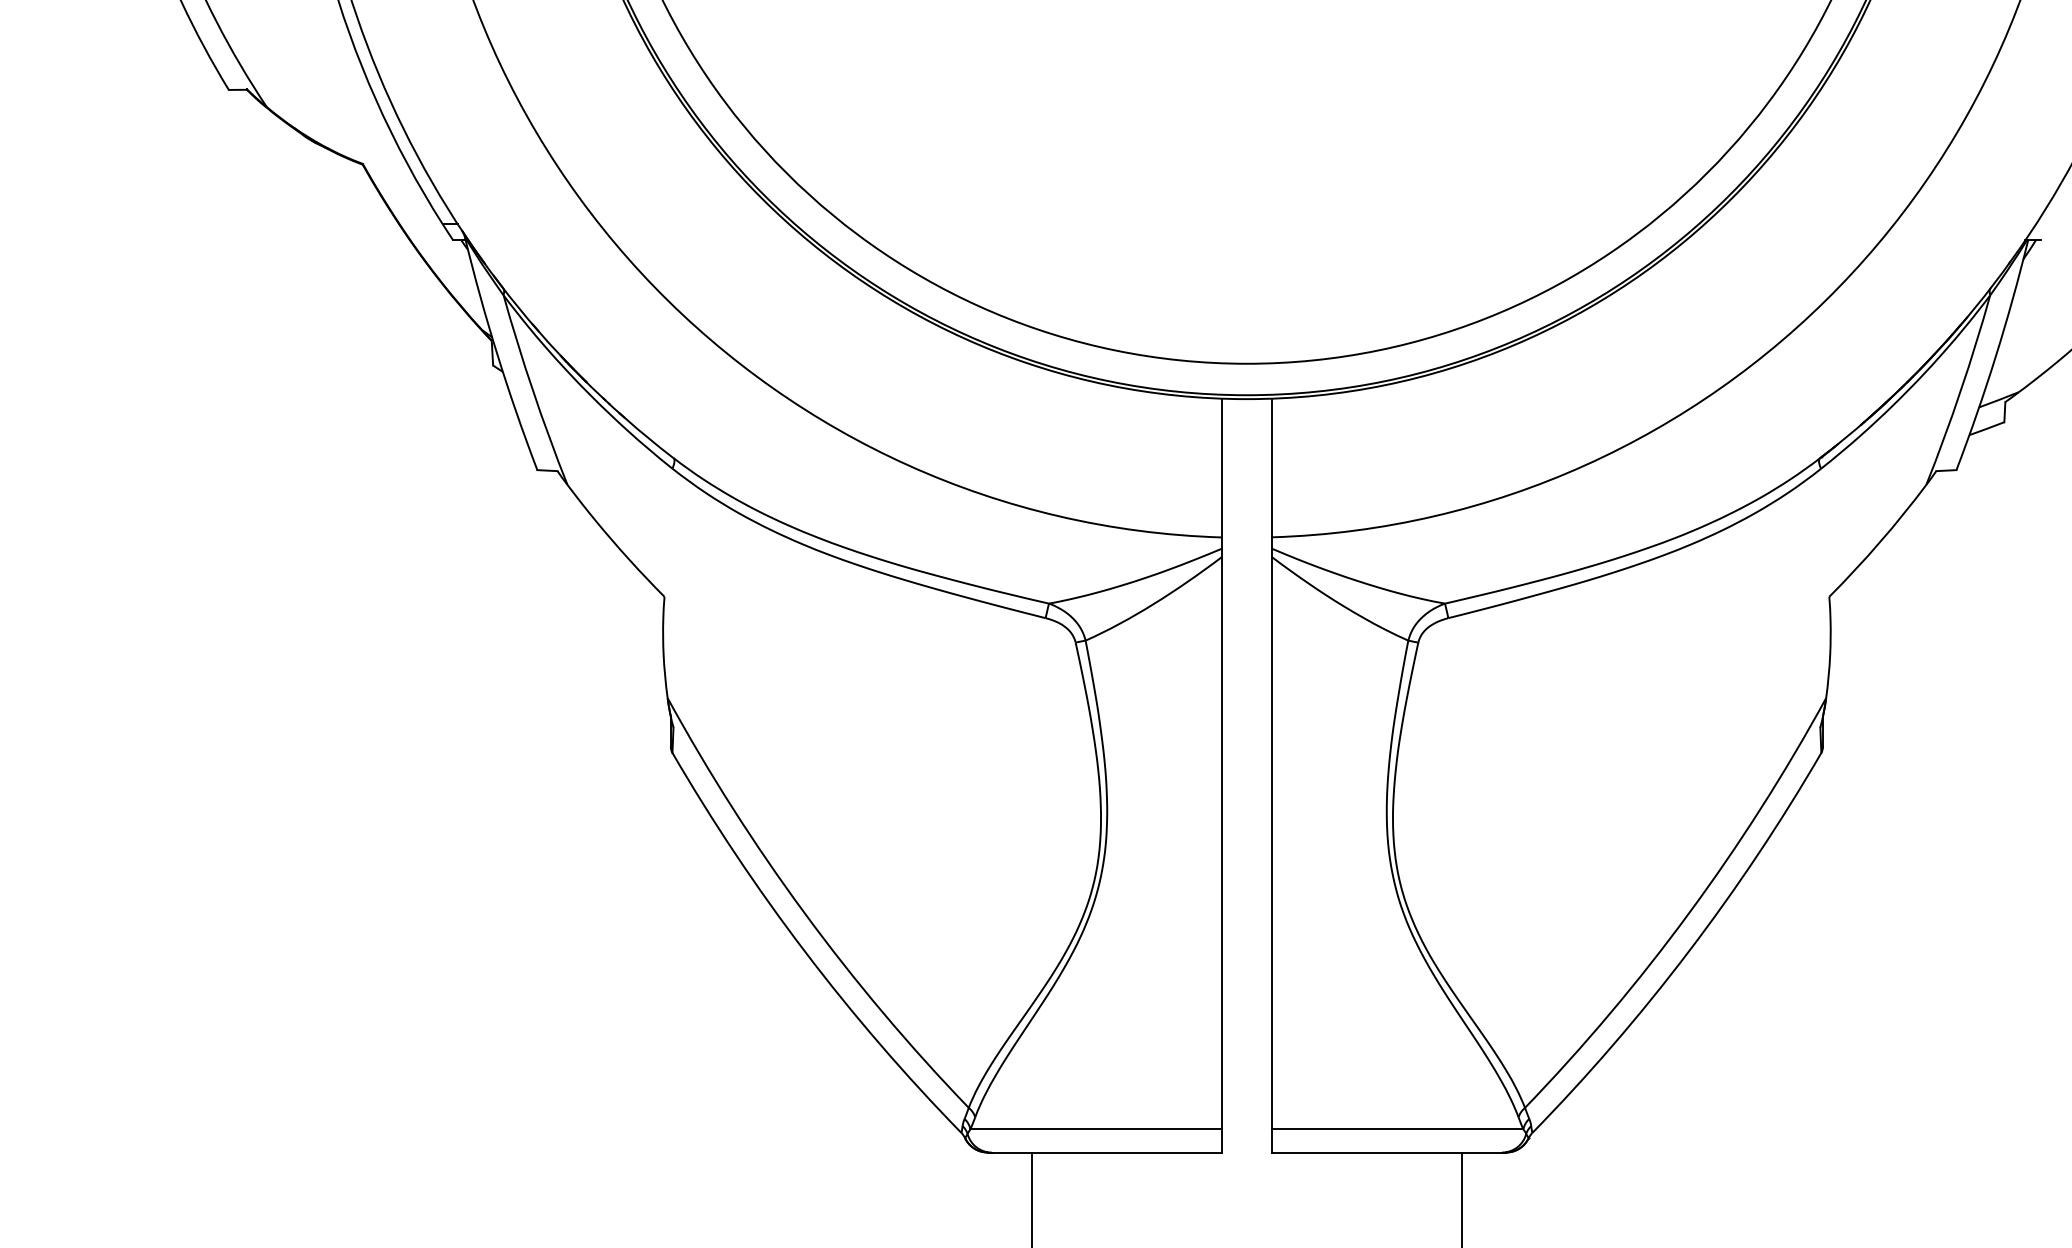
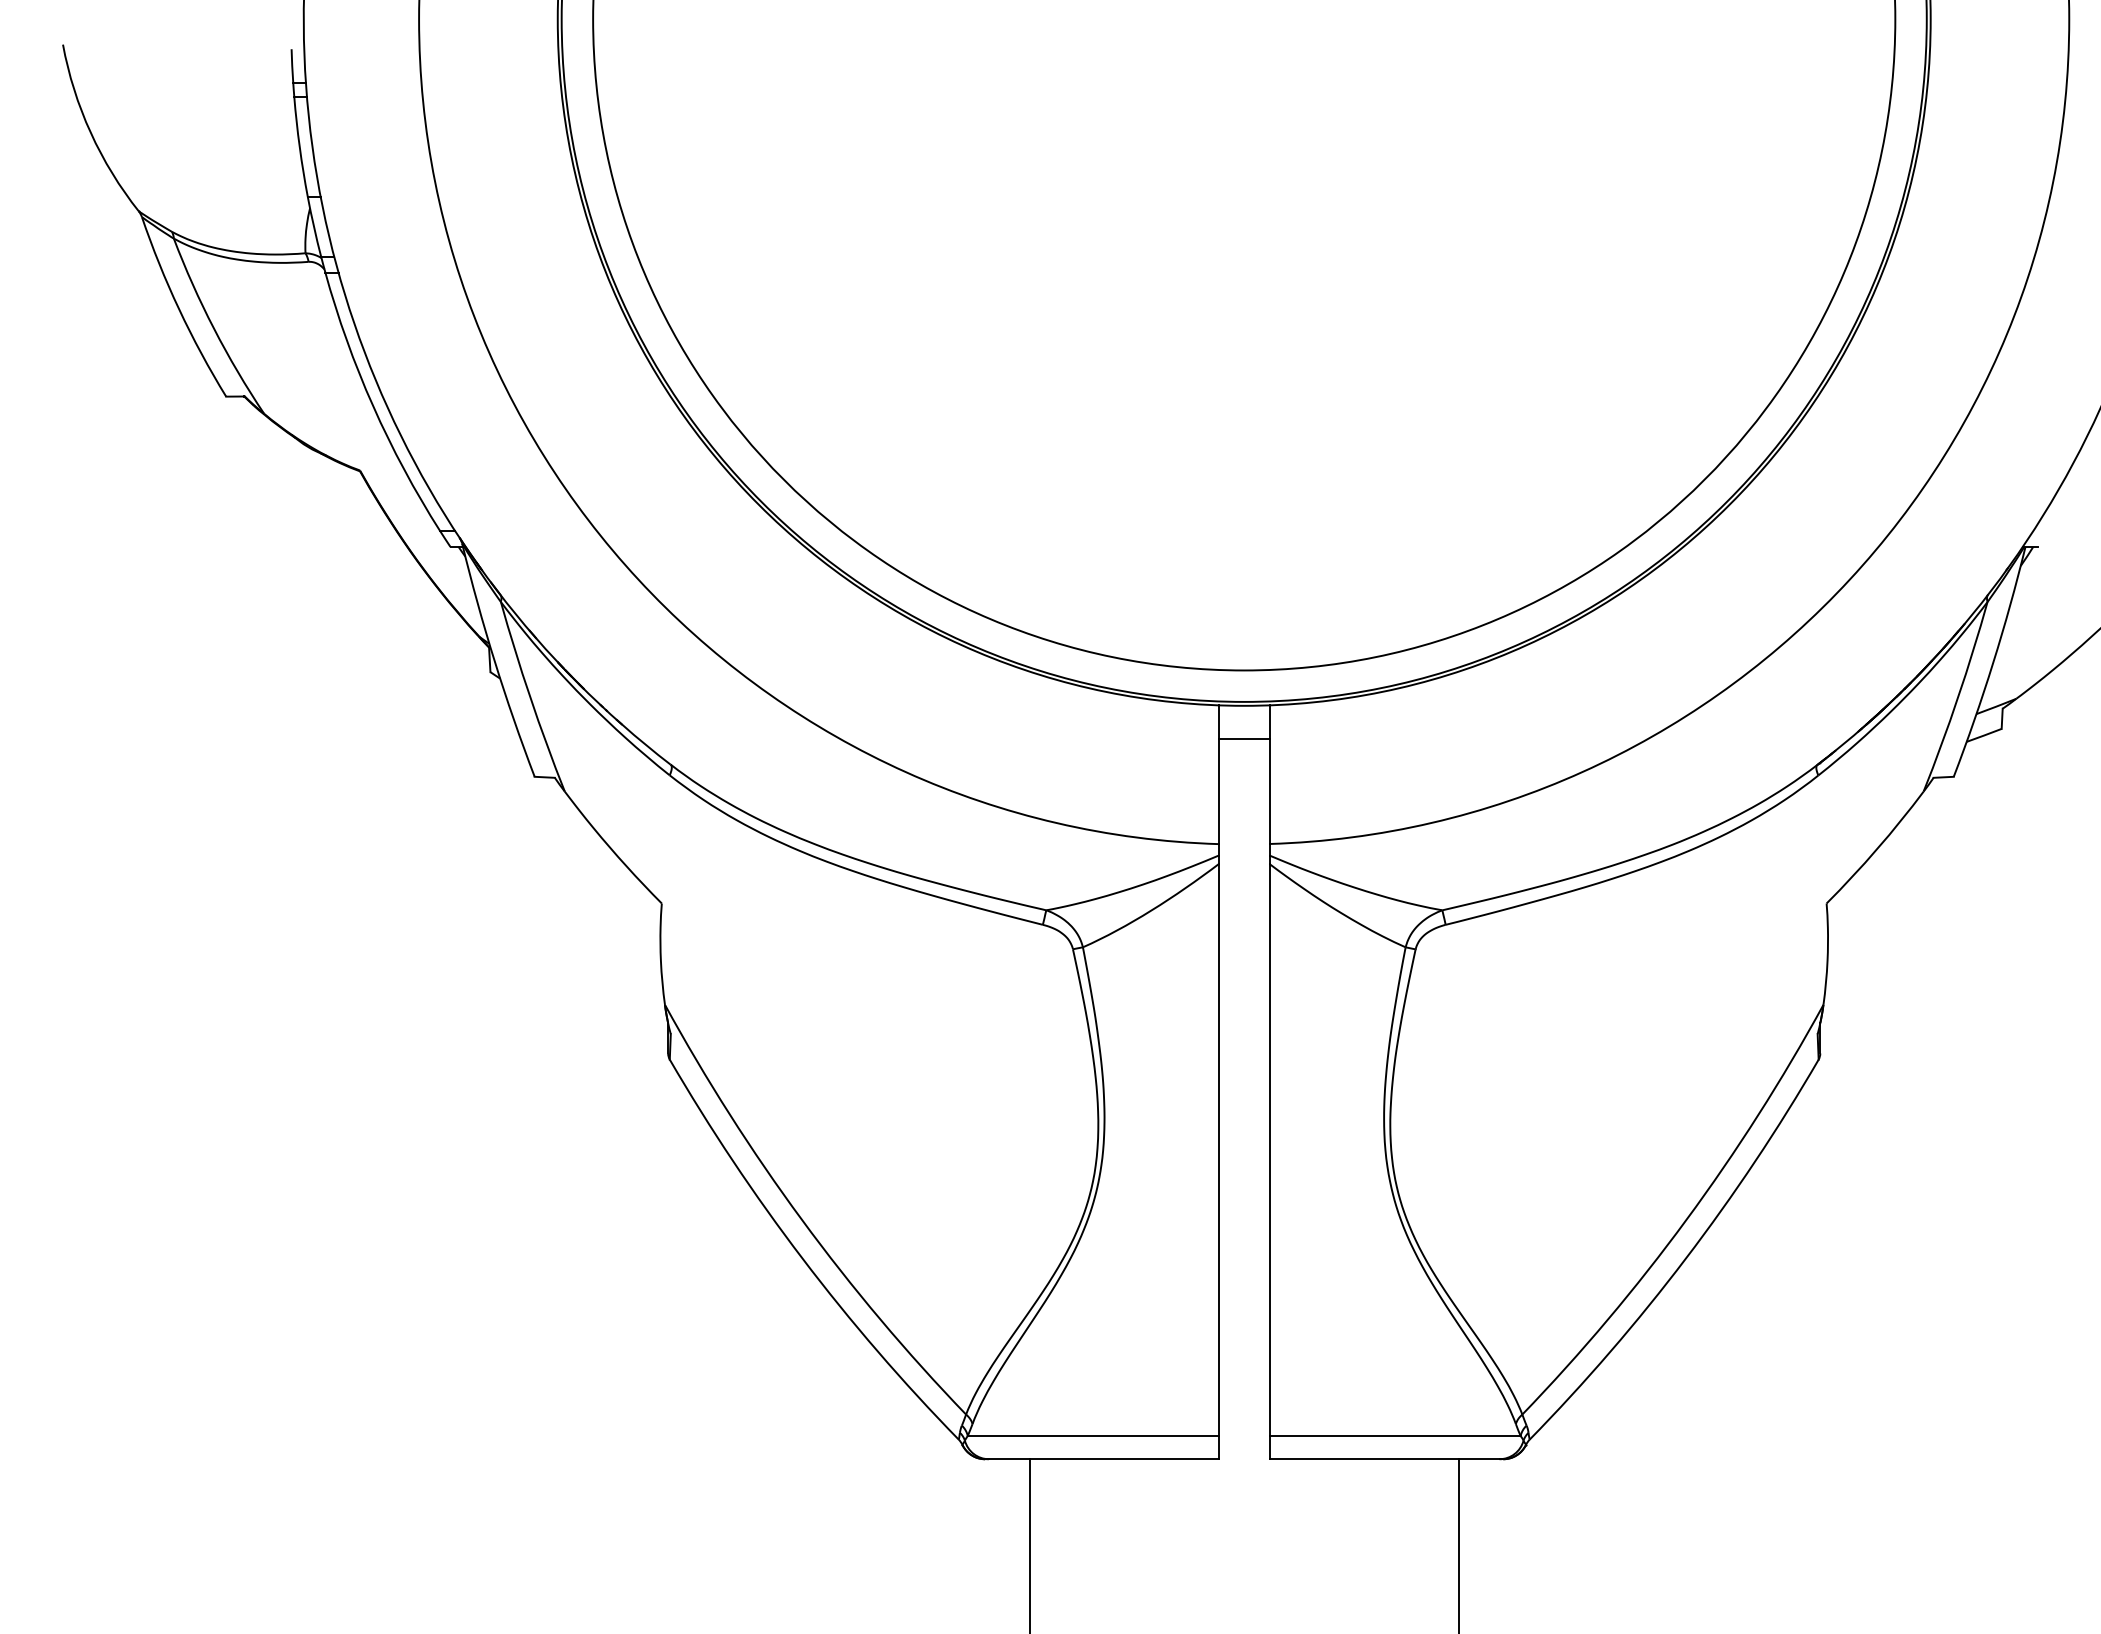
line: (1246, 432) -> (1243, 739), added

